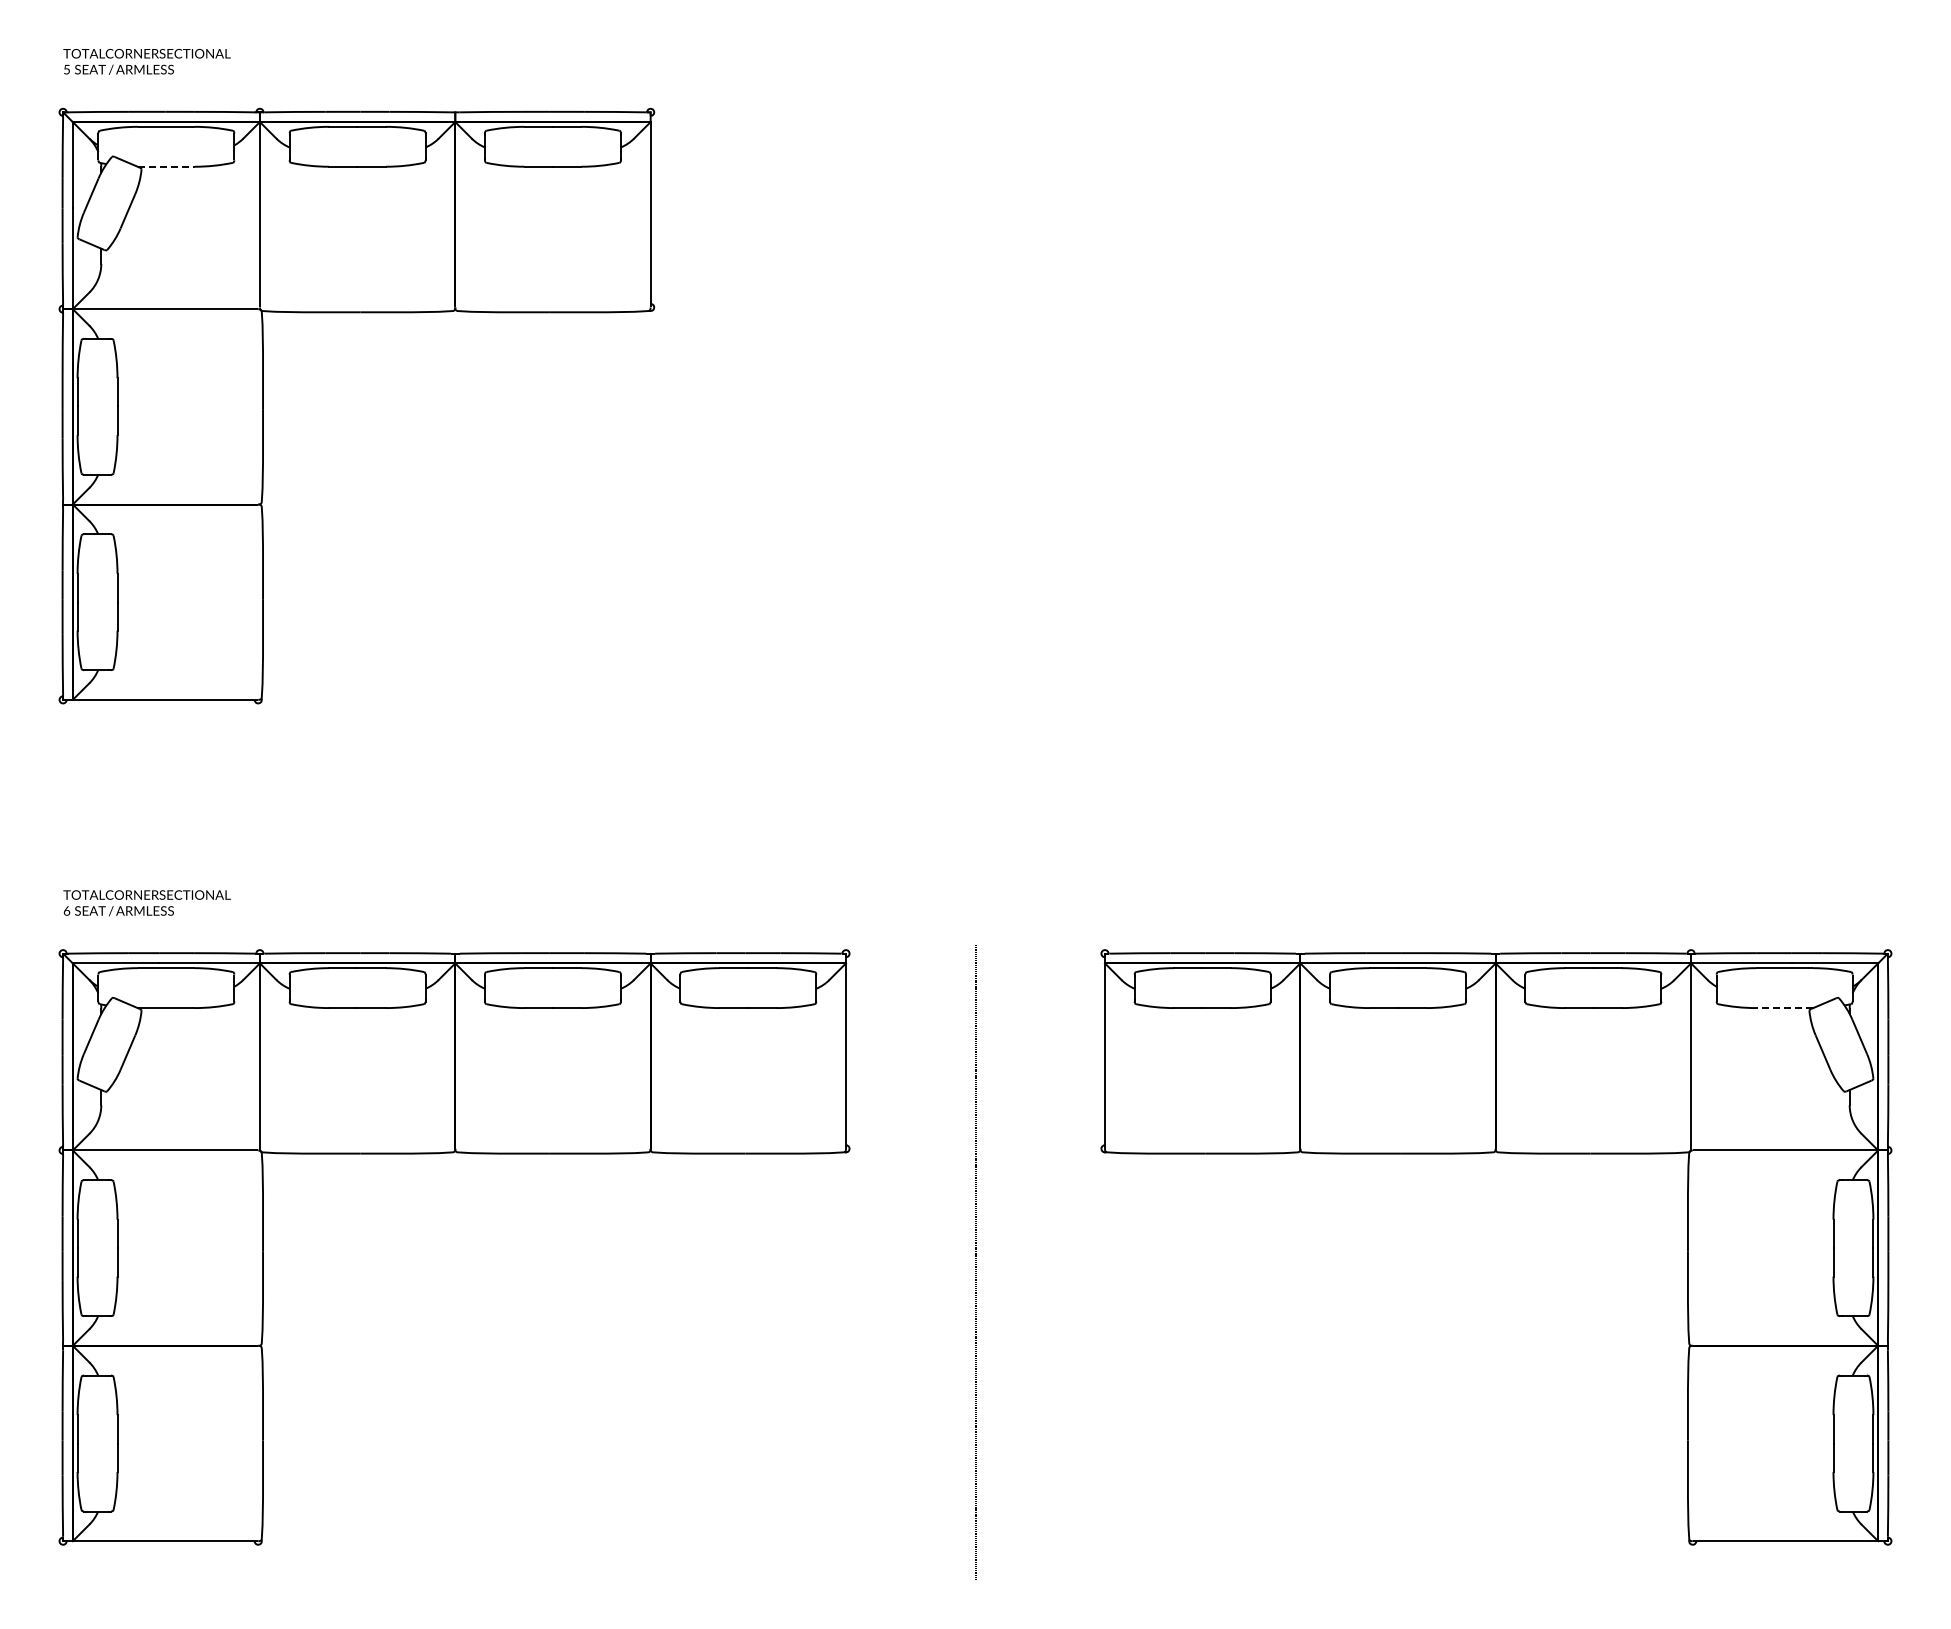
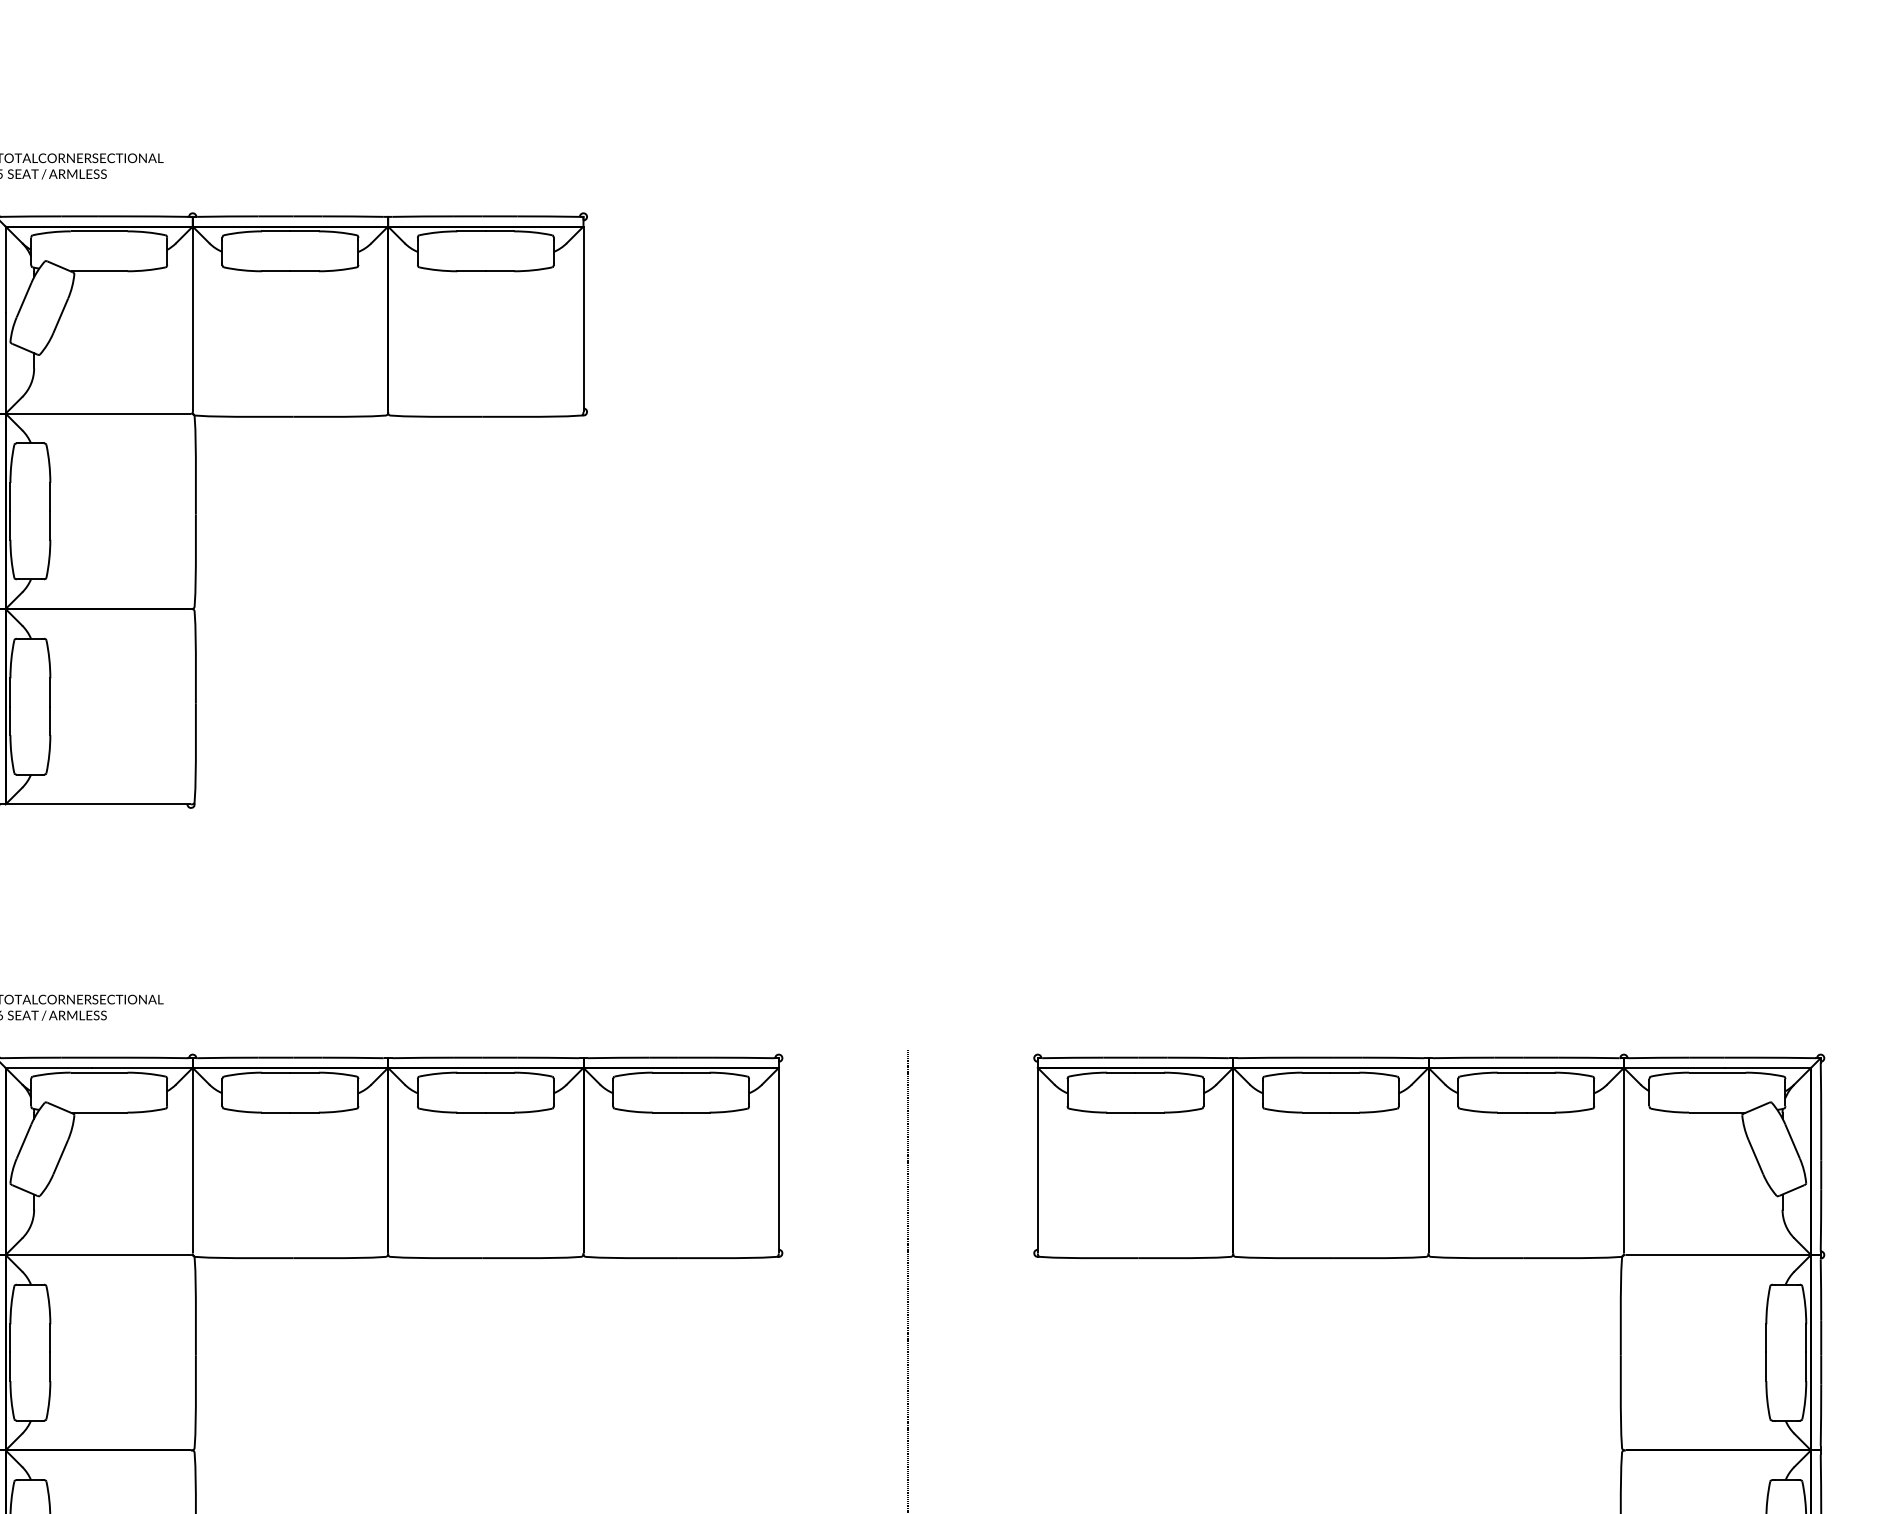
line: (165, 166) -> (98, 271), dashed -> solid
line: (1785, 1008) -> (1718, 1113), dashed -> solid

